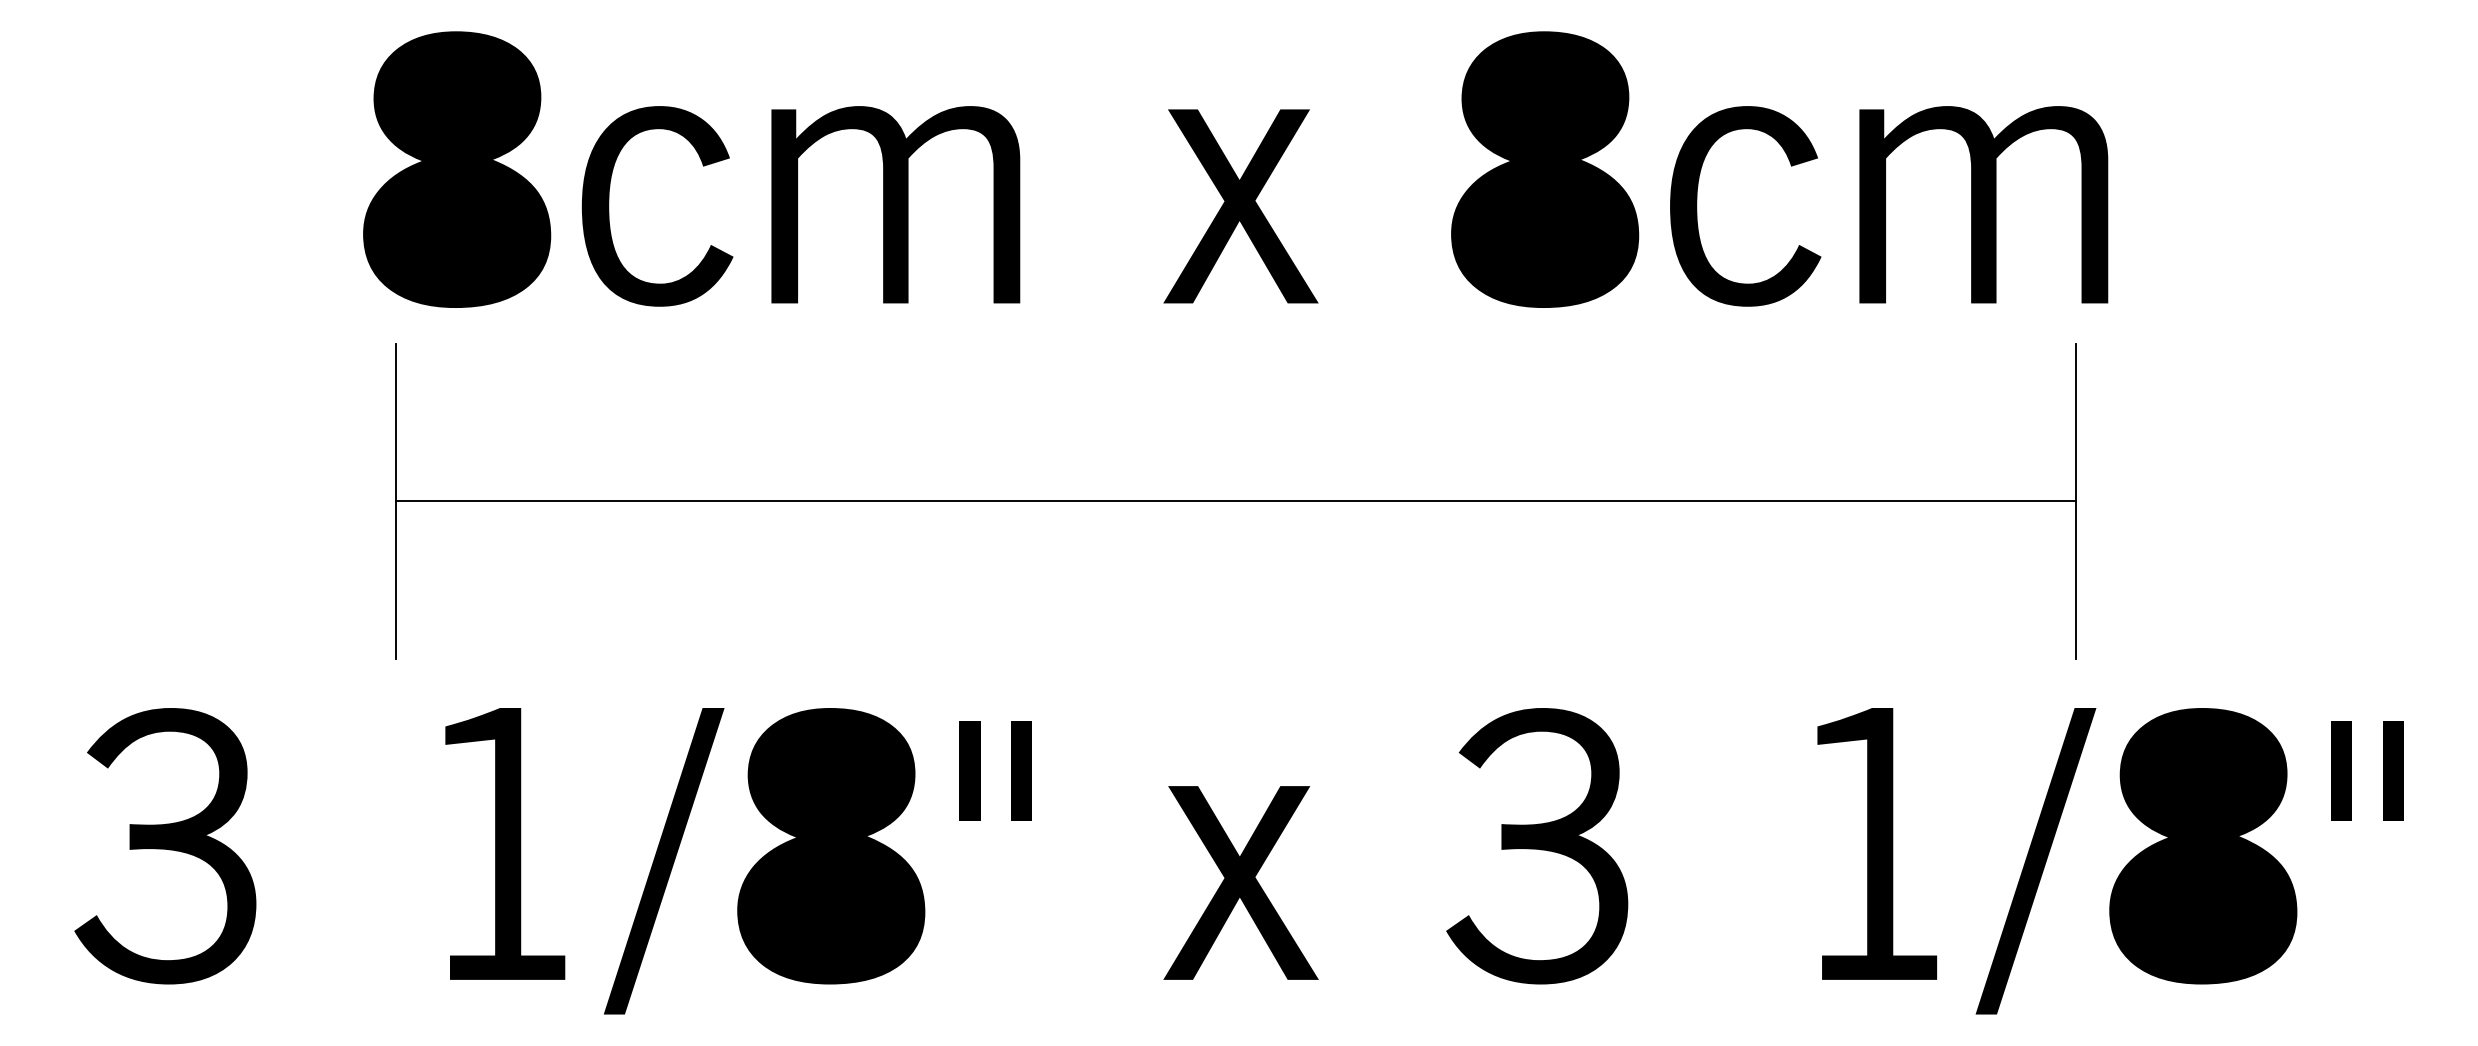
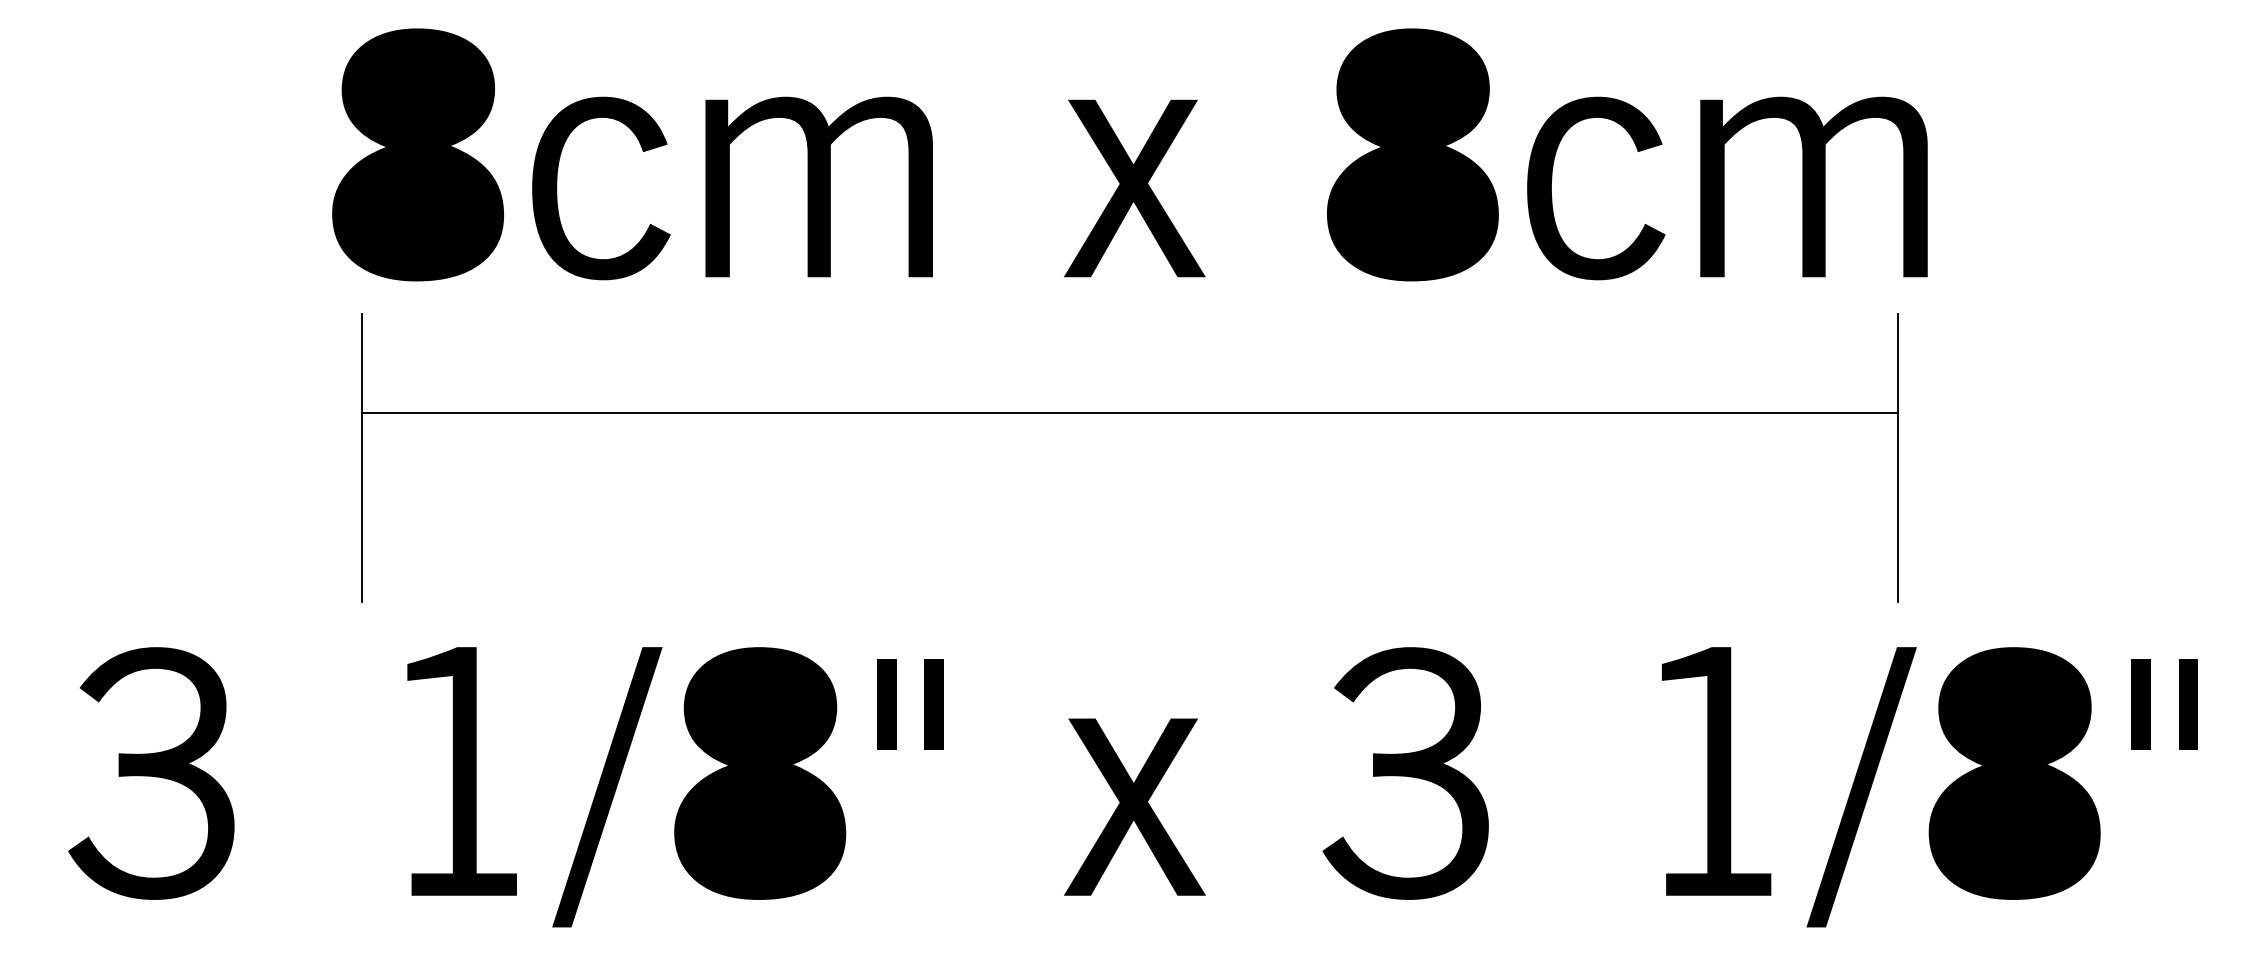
line: (1236, 501) -> (1130, 413), moved

